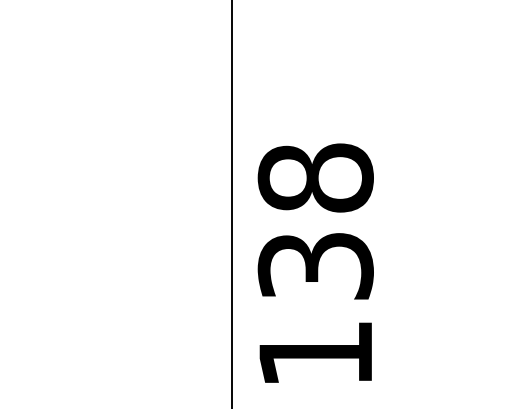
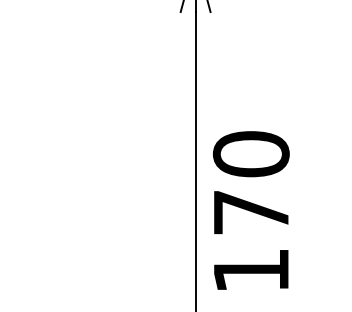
text: (314, 220) -> (250, 182), 138 -> 170

